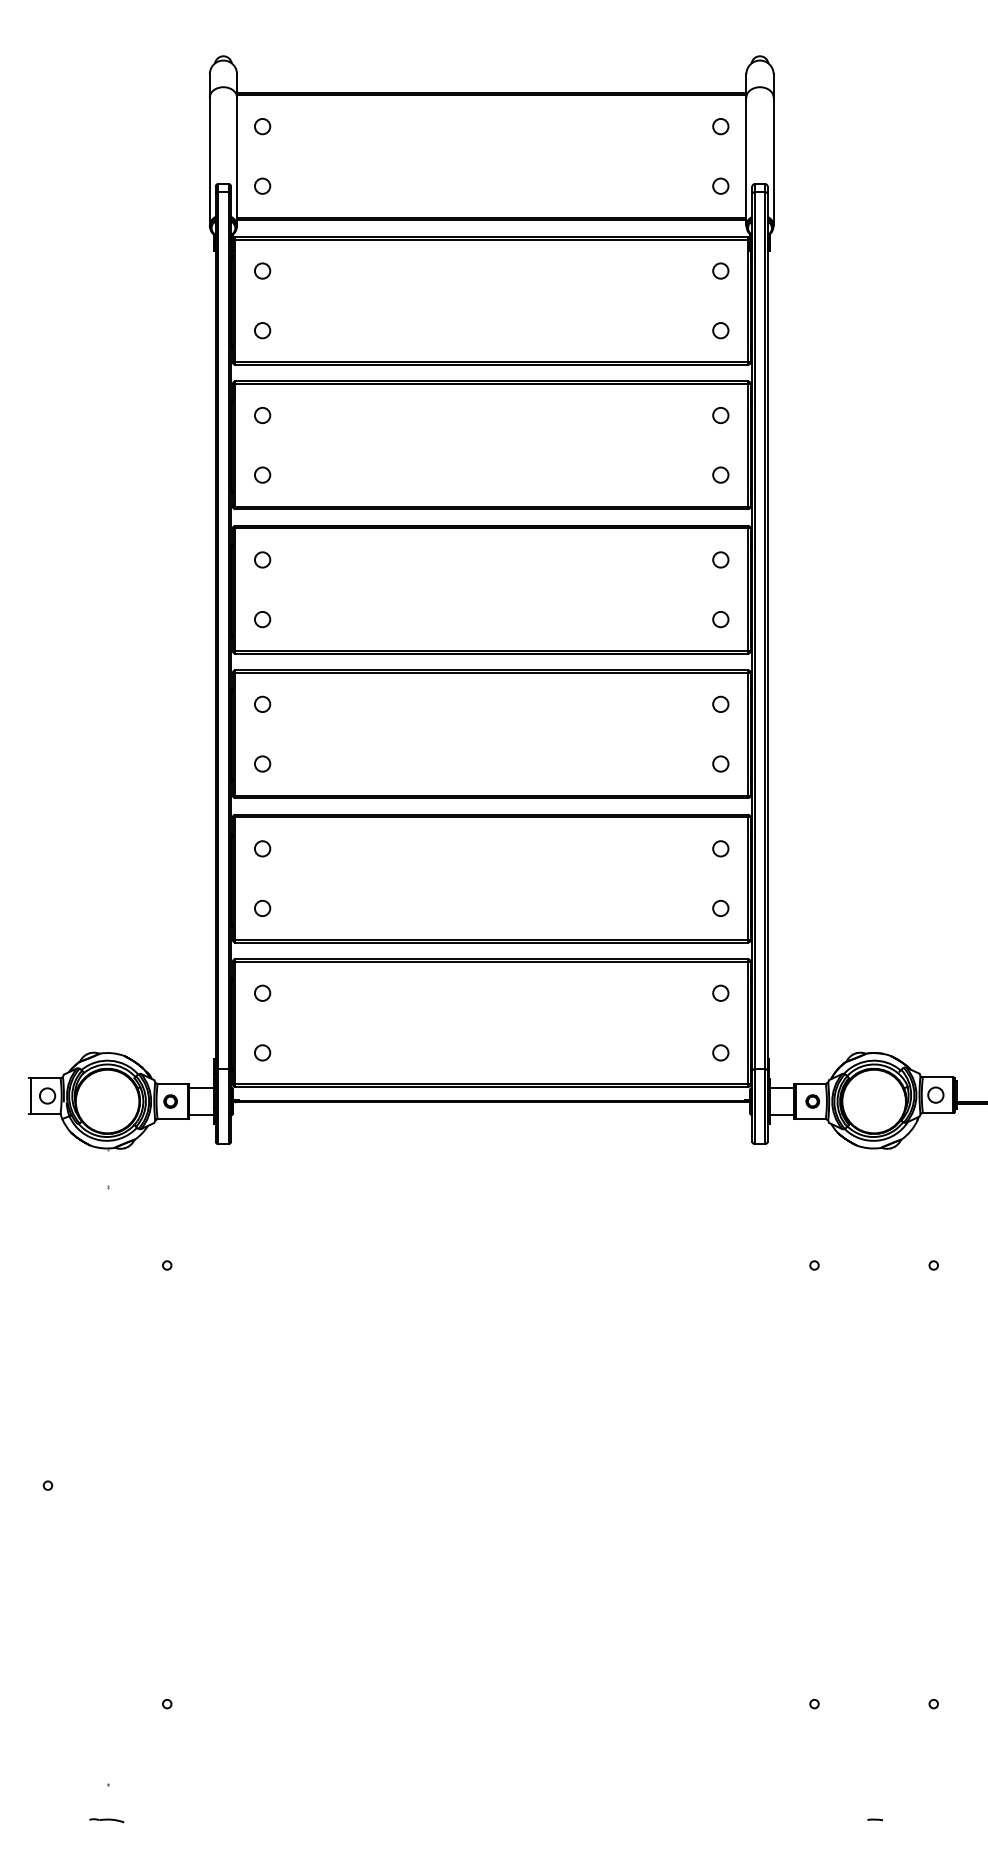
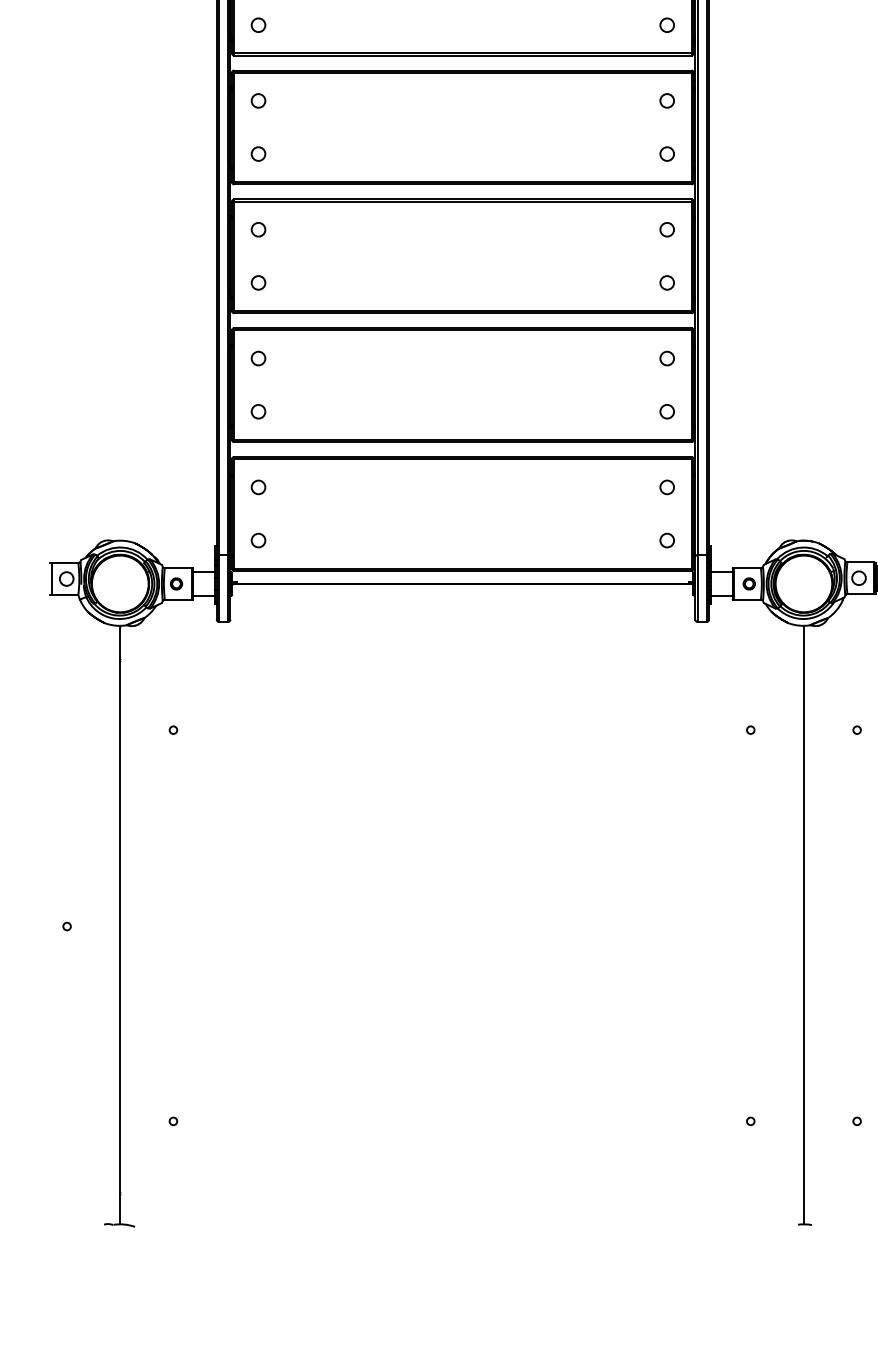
line: (107, 1483) -> (120, 924), added
line: (874, 1483) -> (804, 924), added

